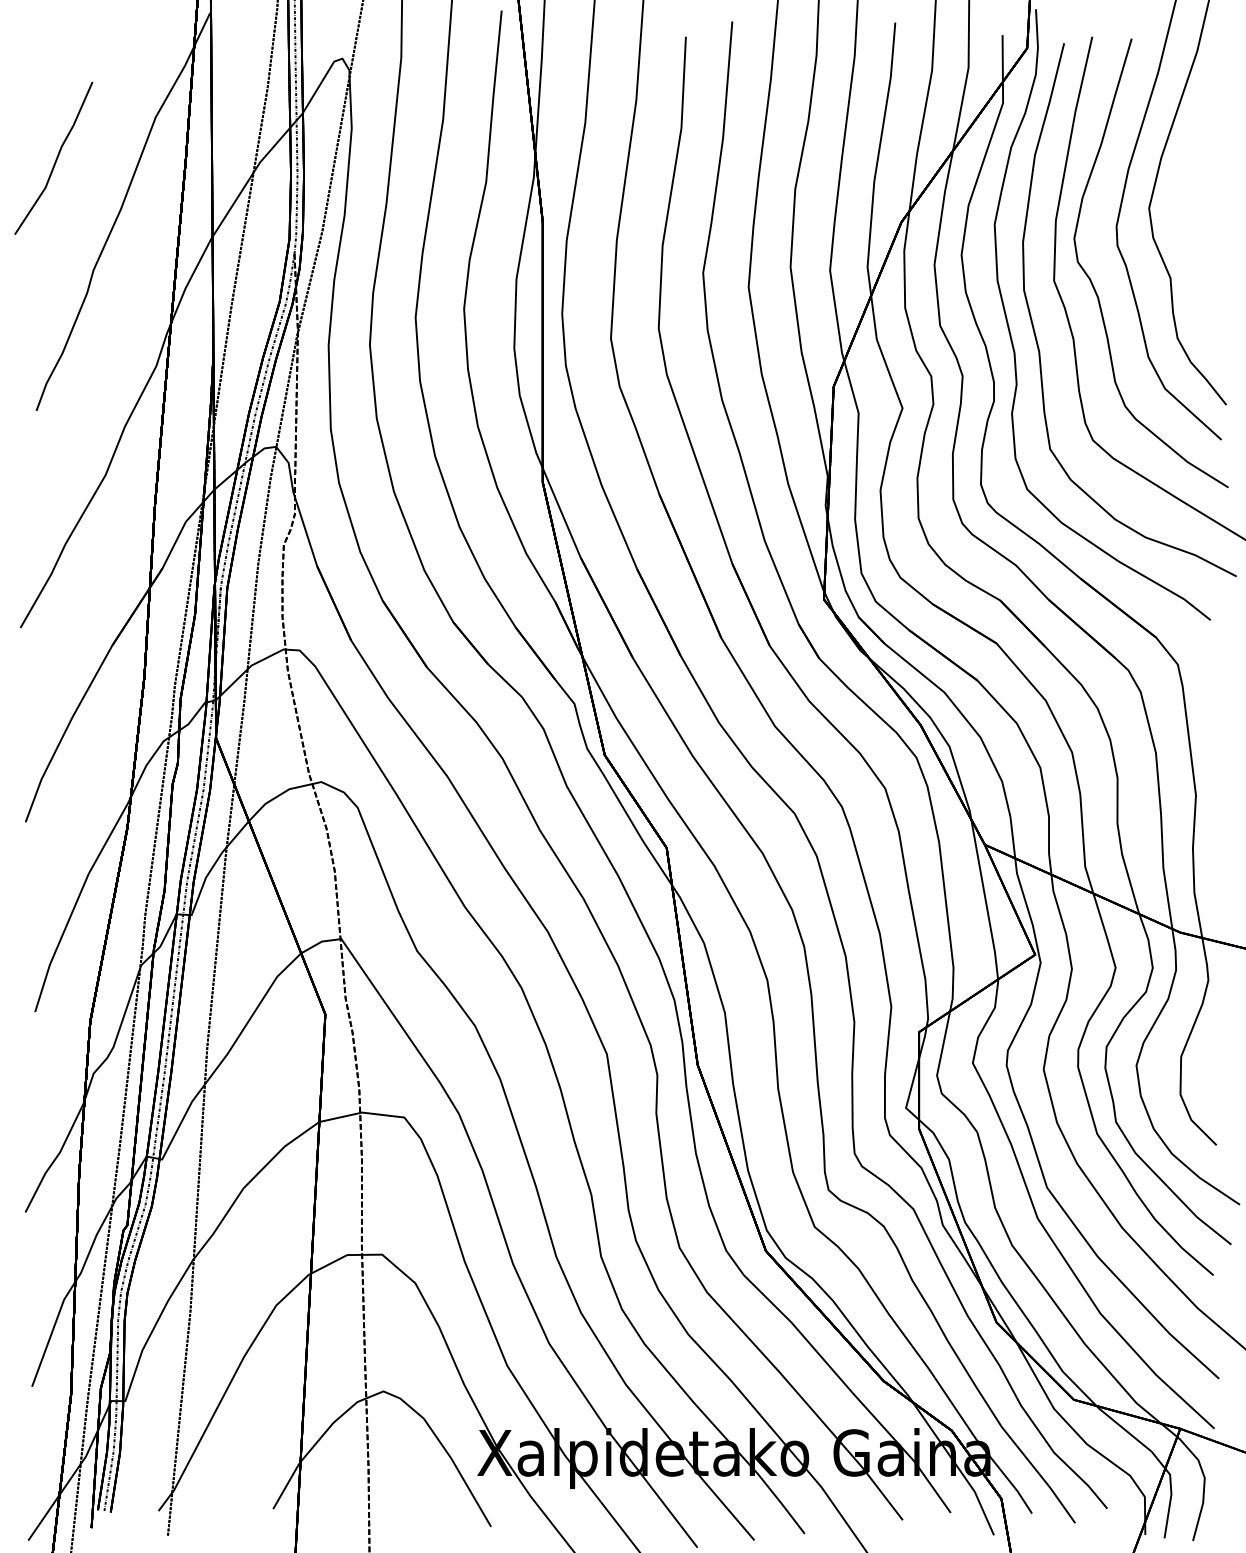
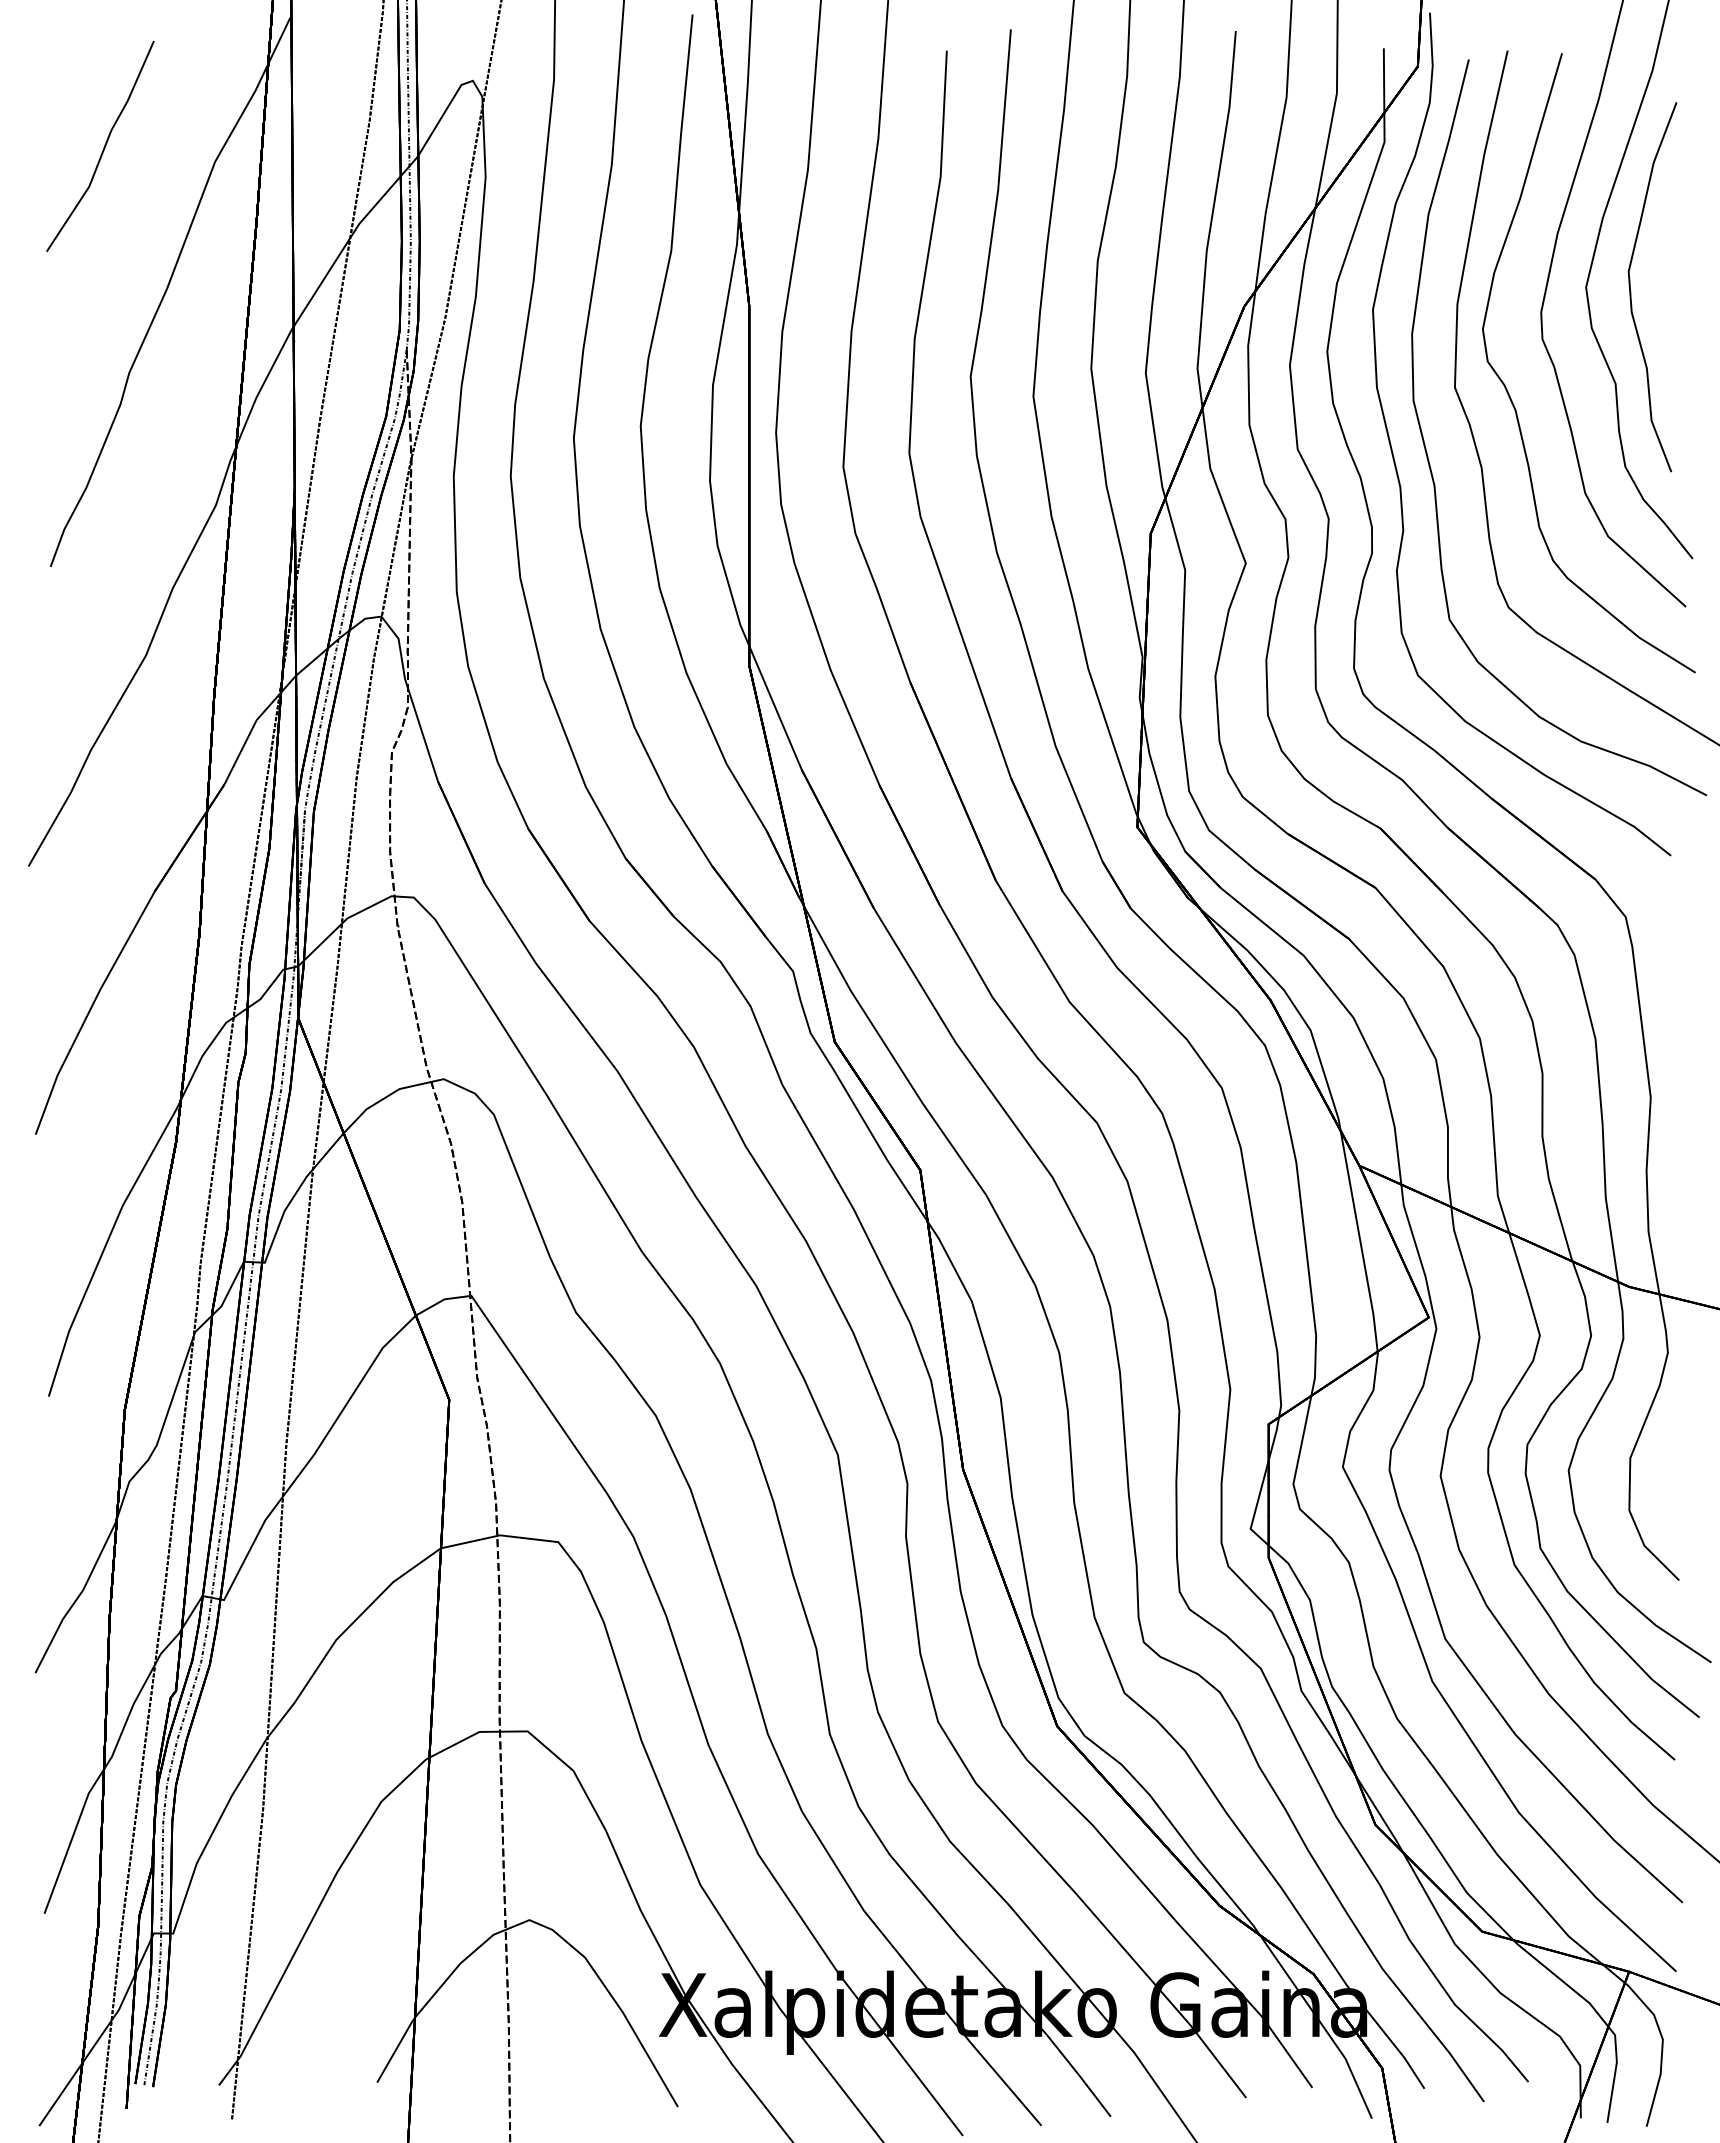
line: (56, 159) -> (103, 147), moved
part: (1182, 211) -> (1631, 291), added

